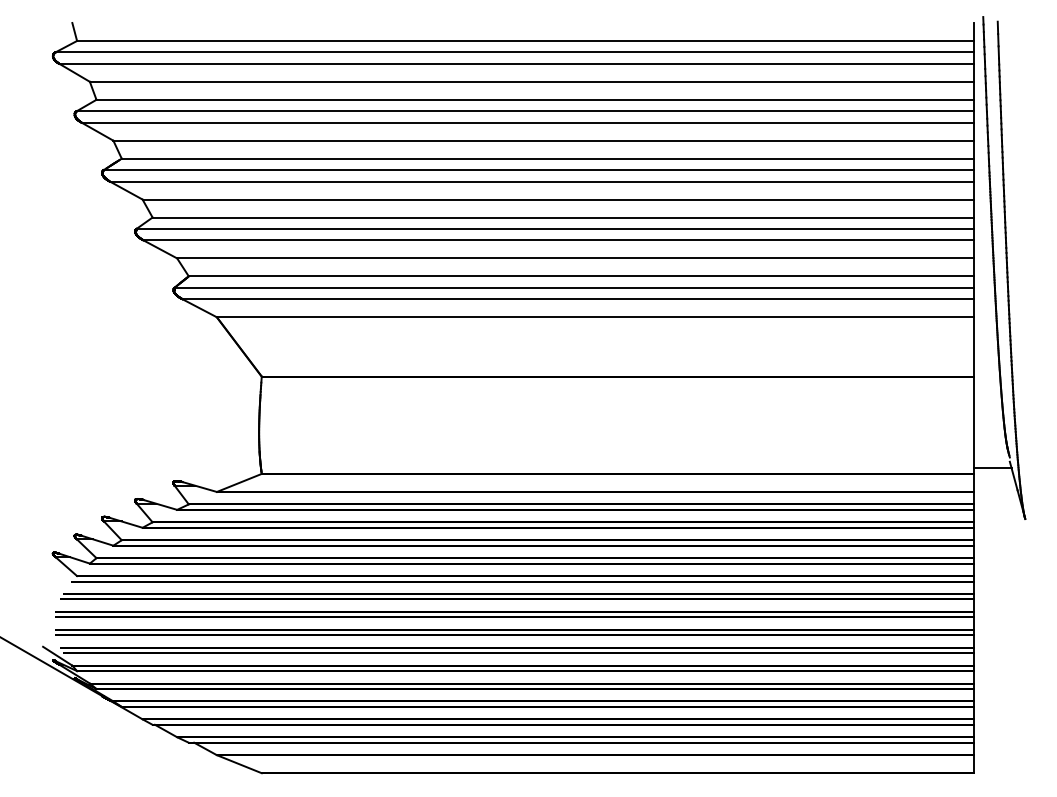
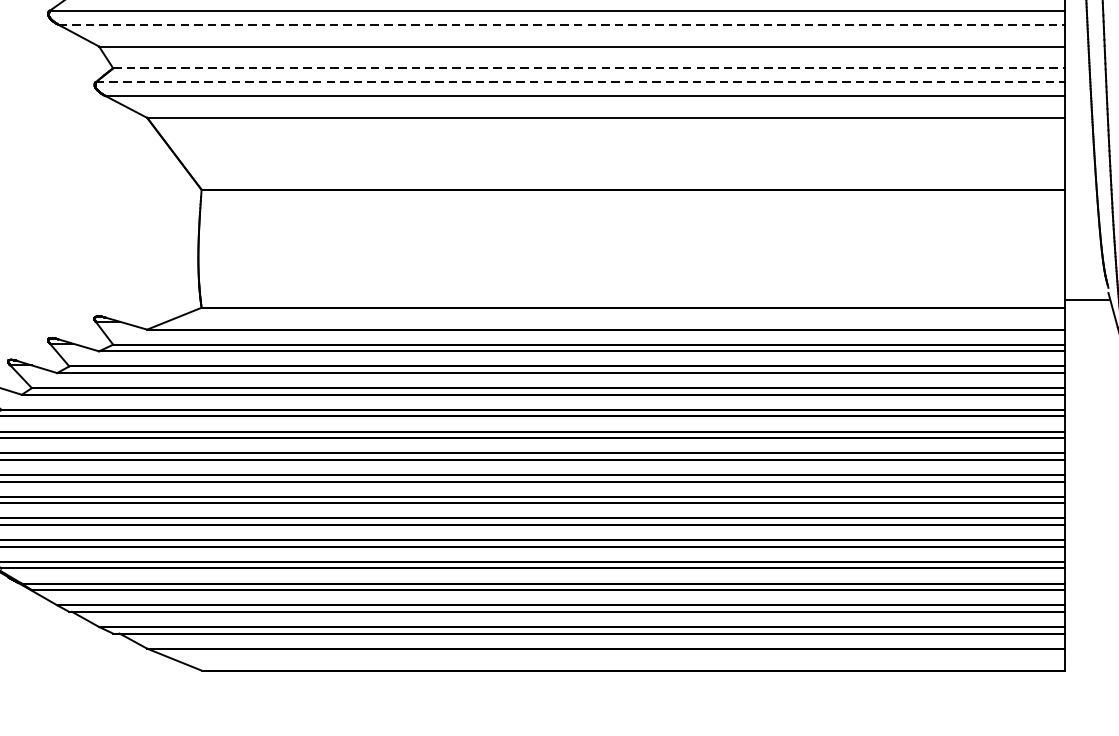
line: (559, 240) -> (562, 24), solid -> dashed
line: (581, 276) -> (589, 68), solid -> dashed
line: (574, 287) -> (580, 81), solid -> dashed

